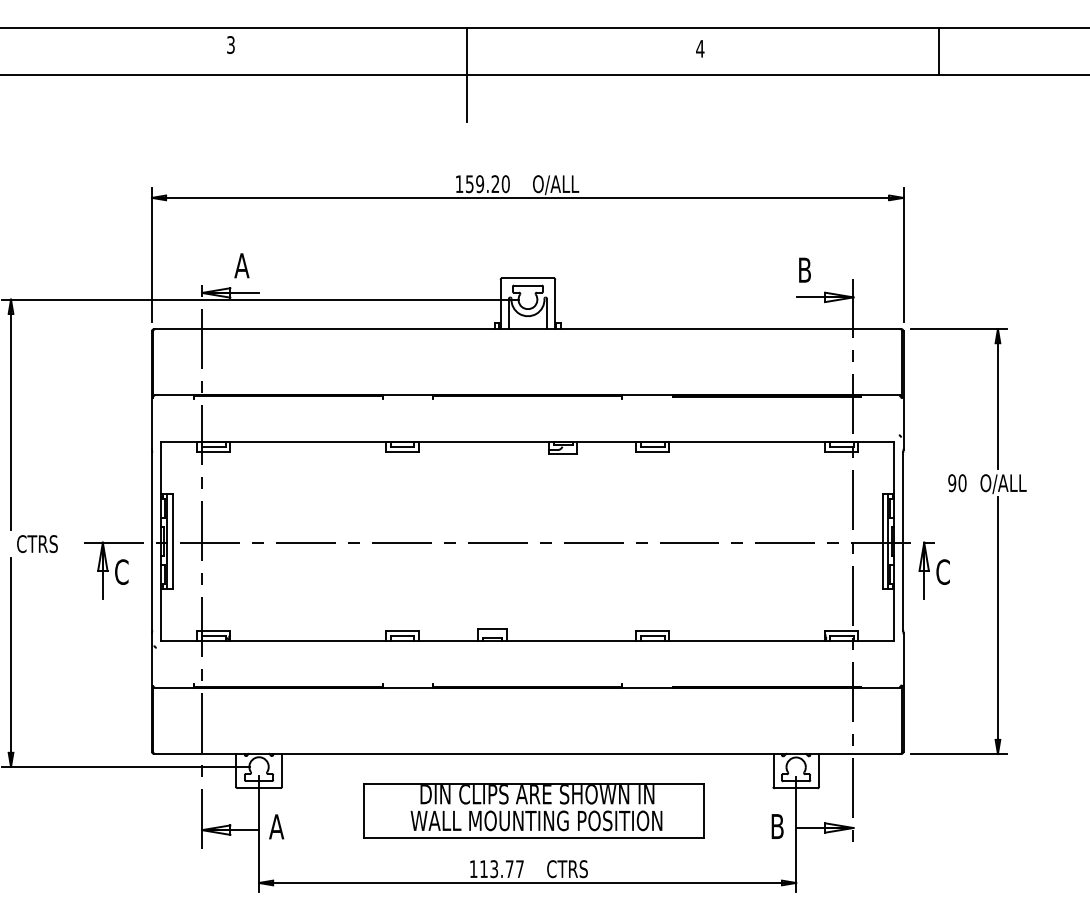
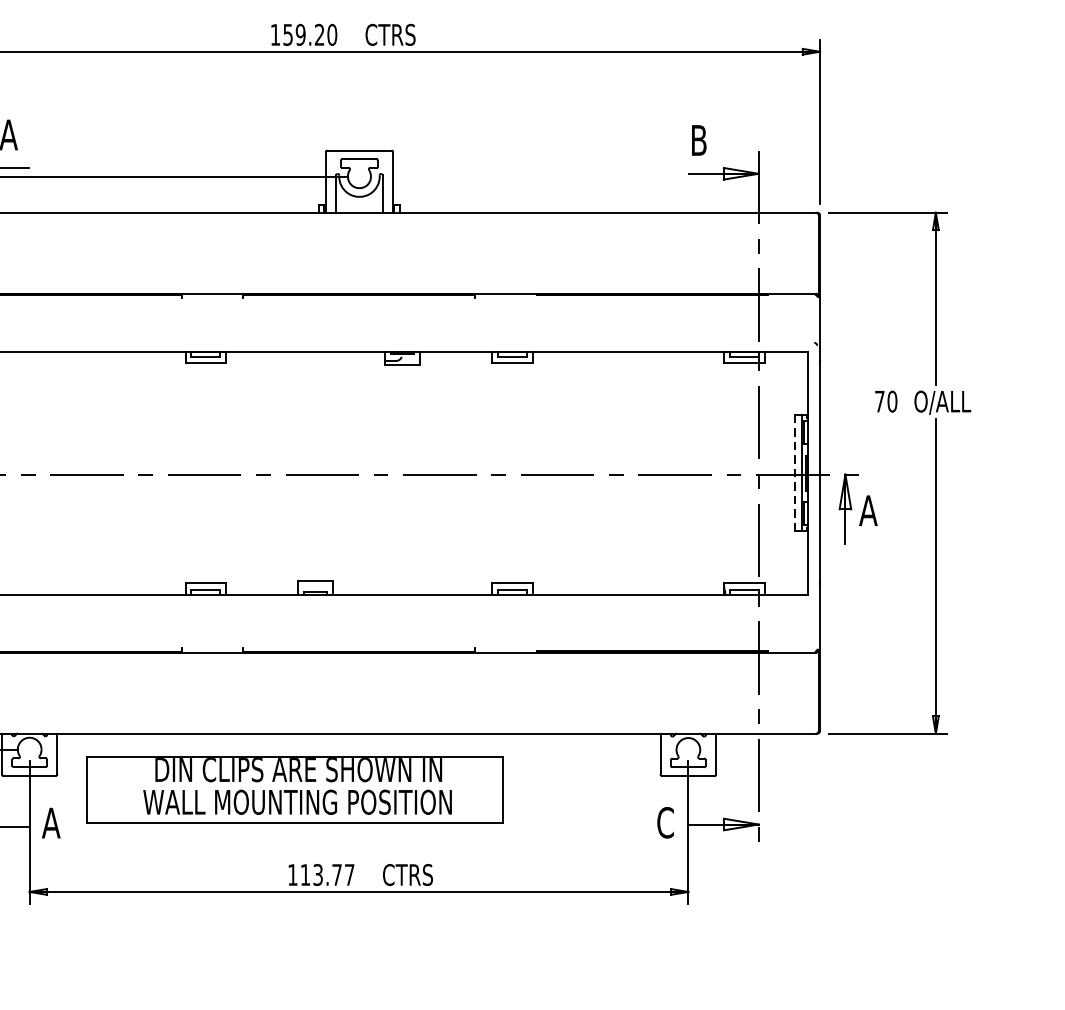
text: (558, 185) -> (396, 36), O/ALL -> CTRS
text: (952, 483) -> (880, 402), 90 -> 70
line: (882, 541) -> (794, 473), solid -> dashed
text: (942, 571) -> (867, 509), C -> A
part: (533, 810) -> (293, 789), moved
text: (777, 826) -> (665, 822), B -> C

